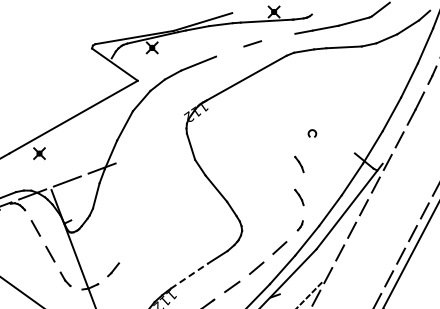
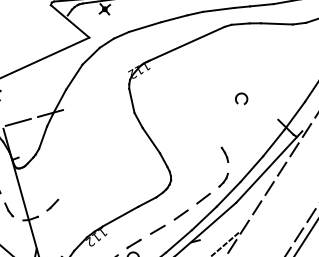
line: (278, 37) -> (218, 9), added
line: (230, 51) -> (174, 18), added
part: (312, 133) -> (241, 98), size x1.67
part: (299, 164) -> (227, 125), removed
part: (300, 225) -> (223, 180), size x1.67
line: (189, 276) -> (120, 217), dashed -> solid

